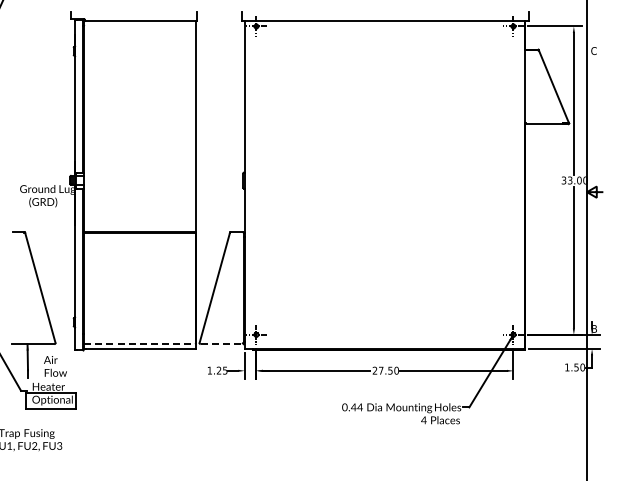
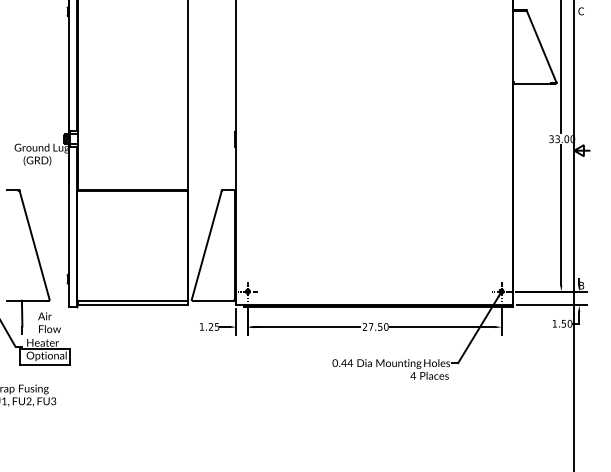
line: (140, 344) -> (133, 301), dashed -> solid
line: (222, 344) -> (214, 301), dashed -> solid

